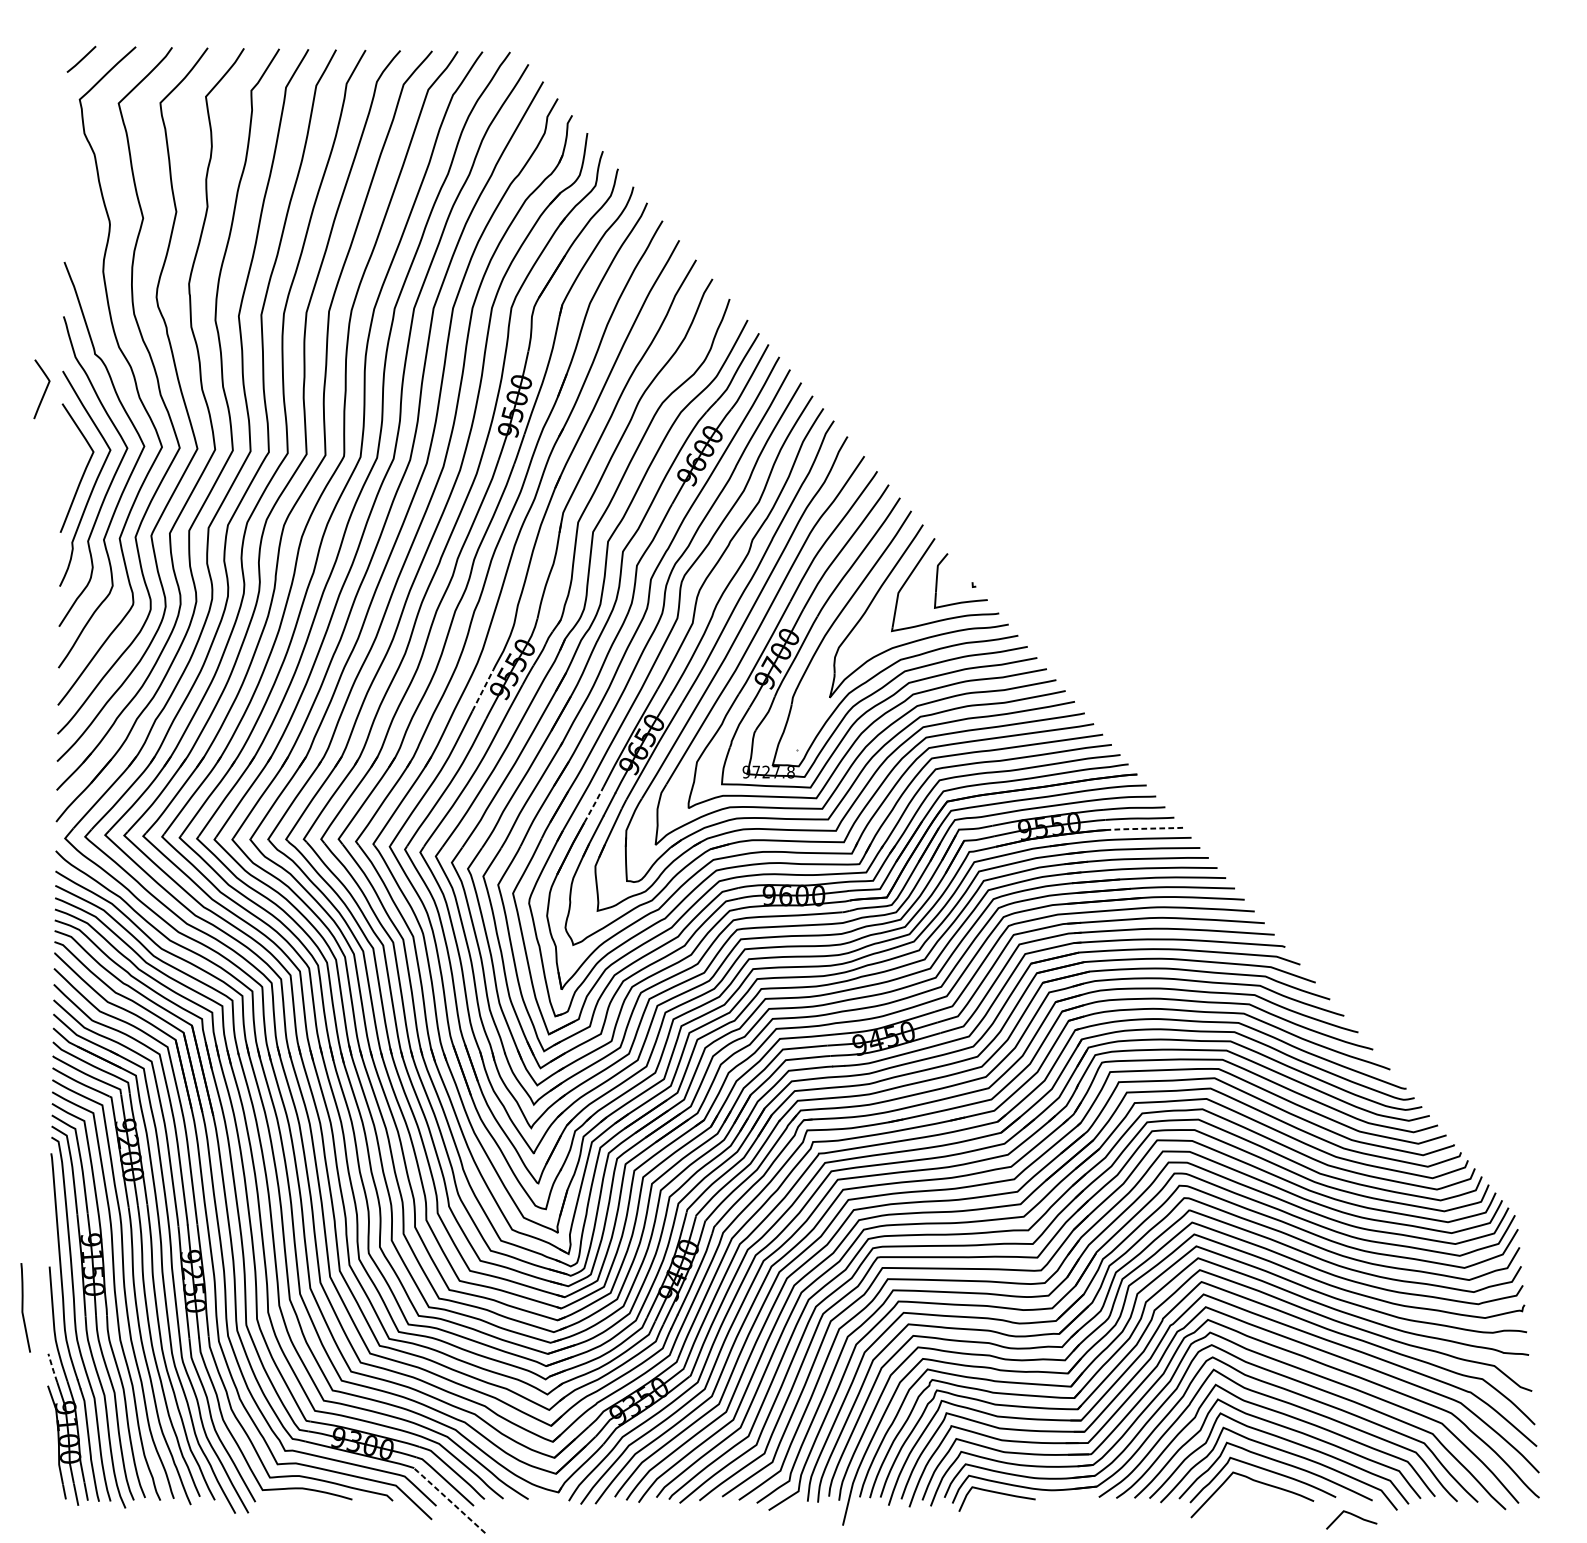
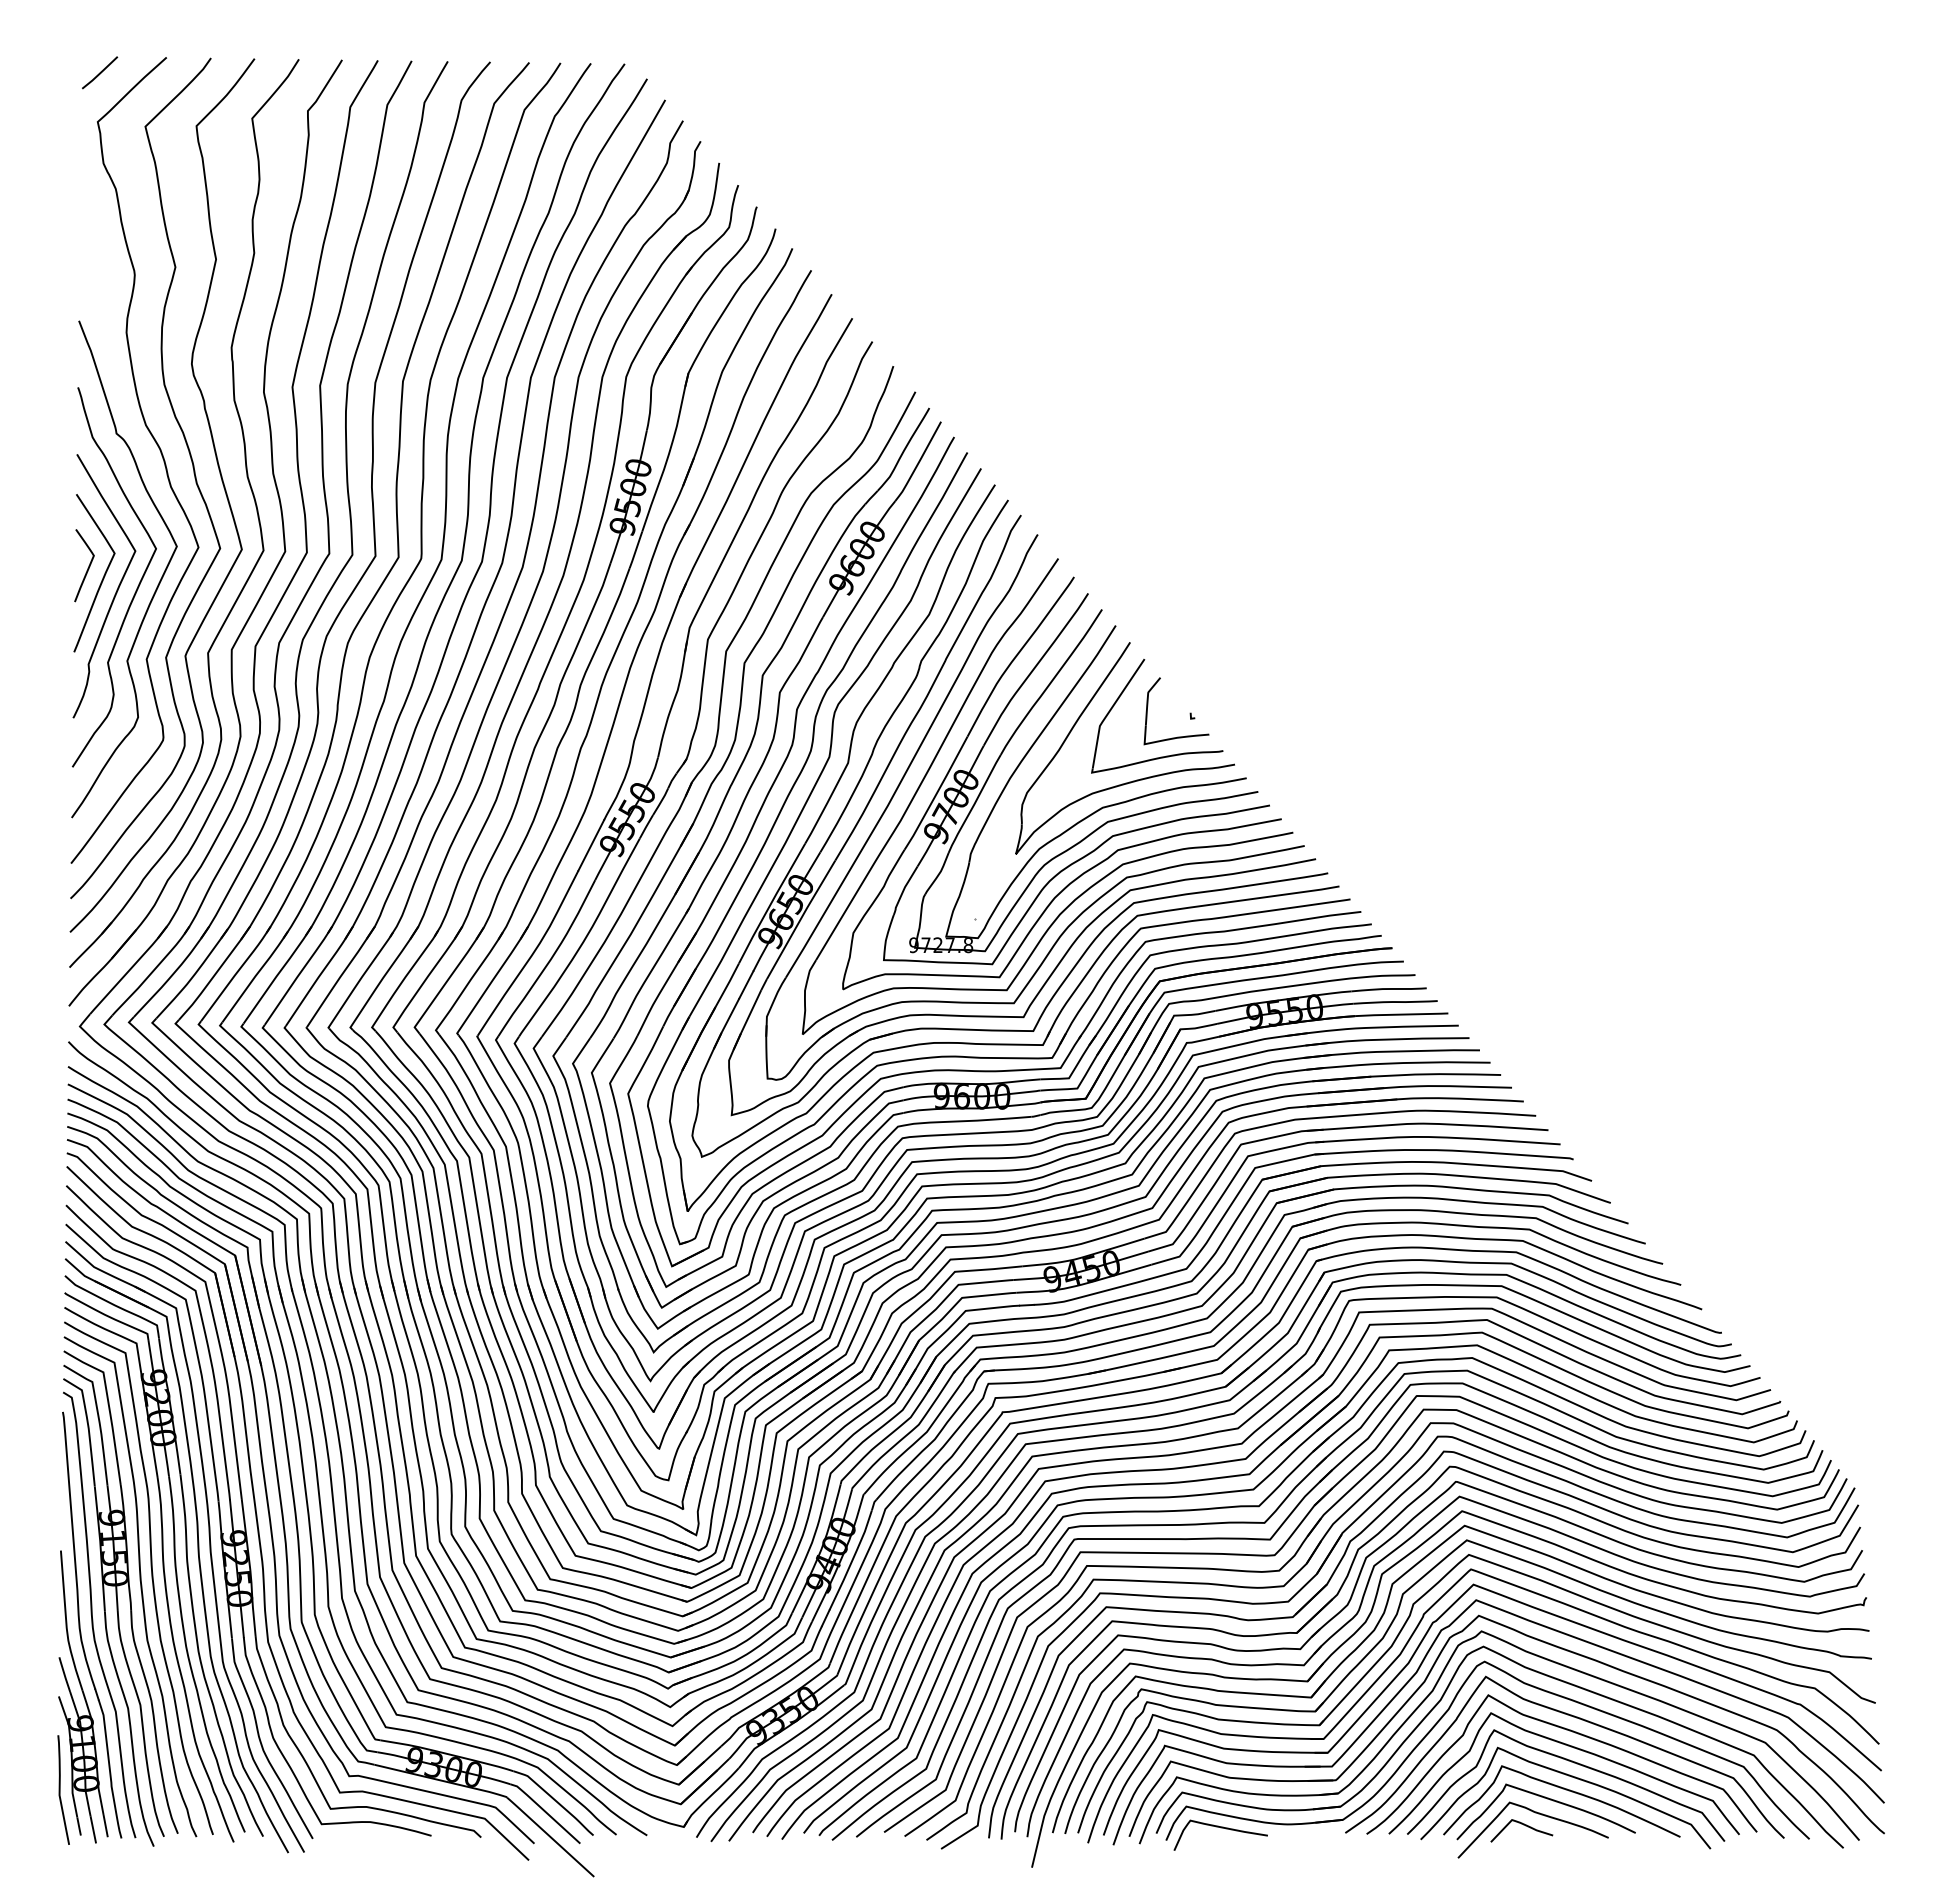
curve: (45, 389) -> (88, 565), moved
line: (483, 689) -> (591, 844), dashed -> solid
line: (594, 804) -> (727, 984), dashed -> solid
line: (1144, 828) -> (1401, 1014), dashed -> solid
curve: (23, 1307) -> (60, 1789), moved
line: (52, 1367) -> (64, 1674), dashed -> solid
line: (448, 1500) -> (549, 1836), dashed -> solid
curve: (1353, 1515) -> (1523, 1825), moved

